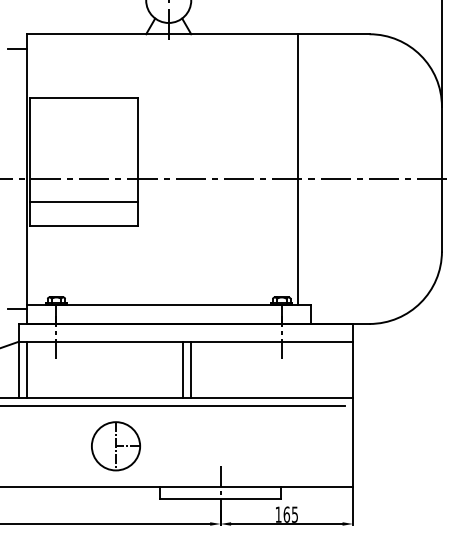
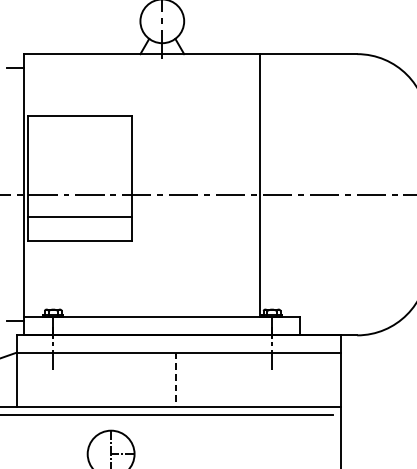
line: (298, 169) -> (260, 185), moved
line: (27, 369) -> (25, 379), removed
line: (191, 369) -> (184, 379), removed
line: (183, 370) -> (176, 380), solid -> dashed

